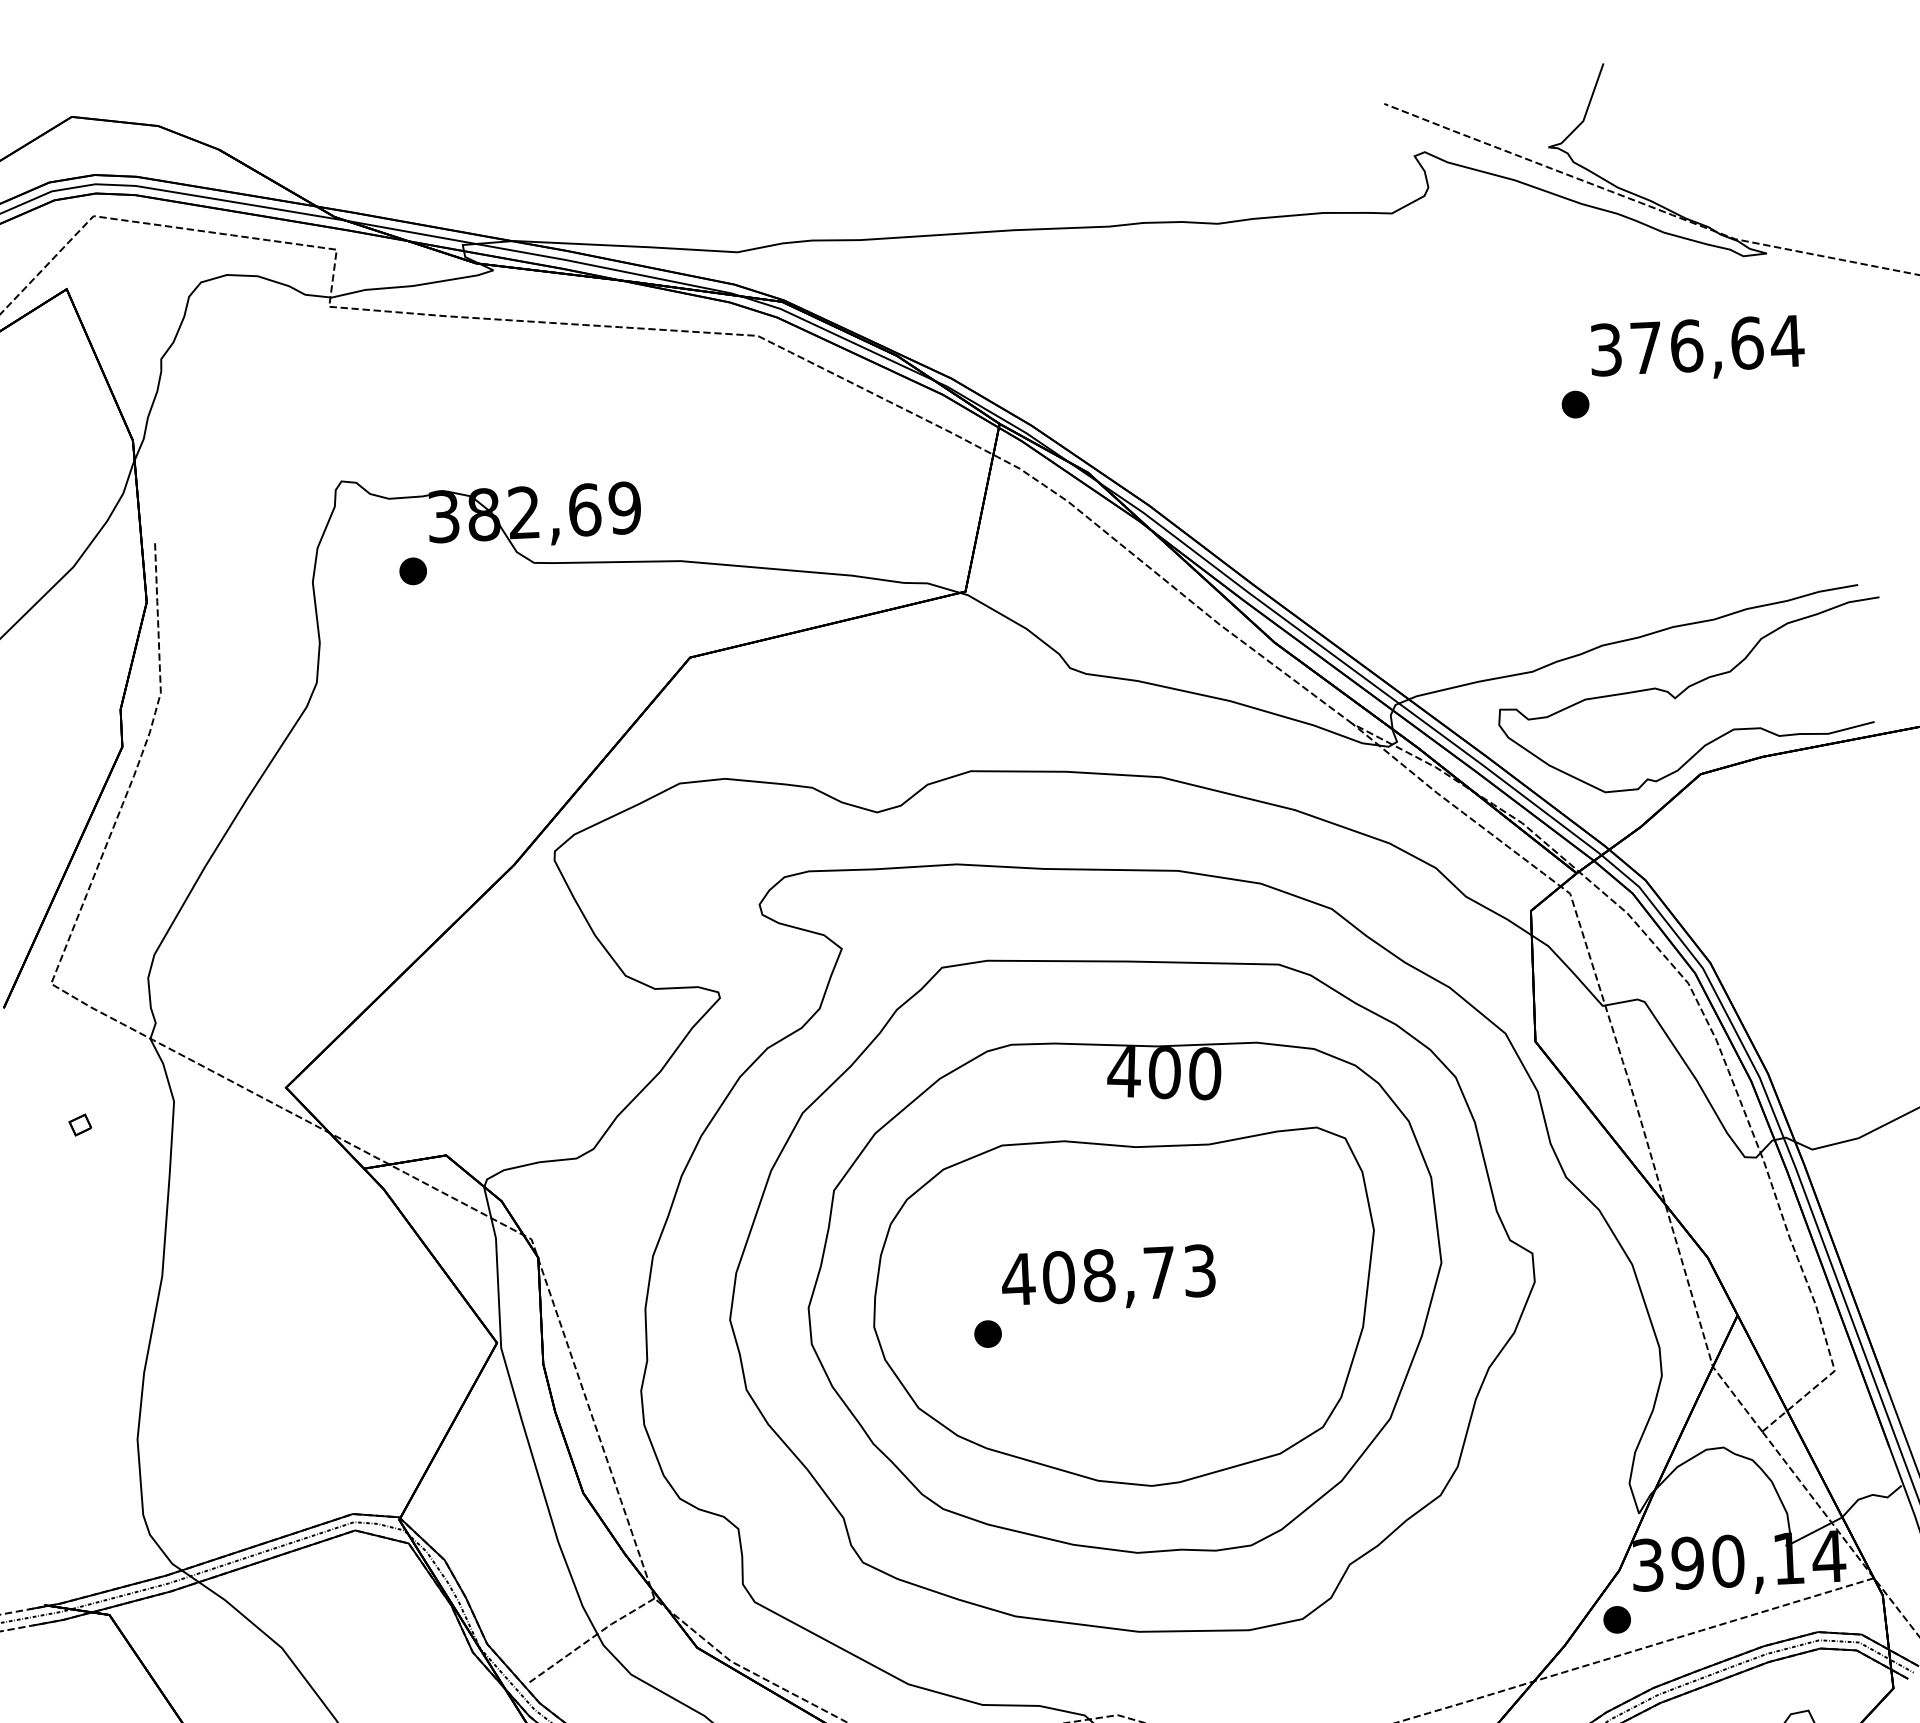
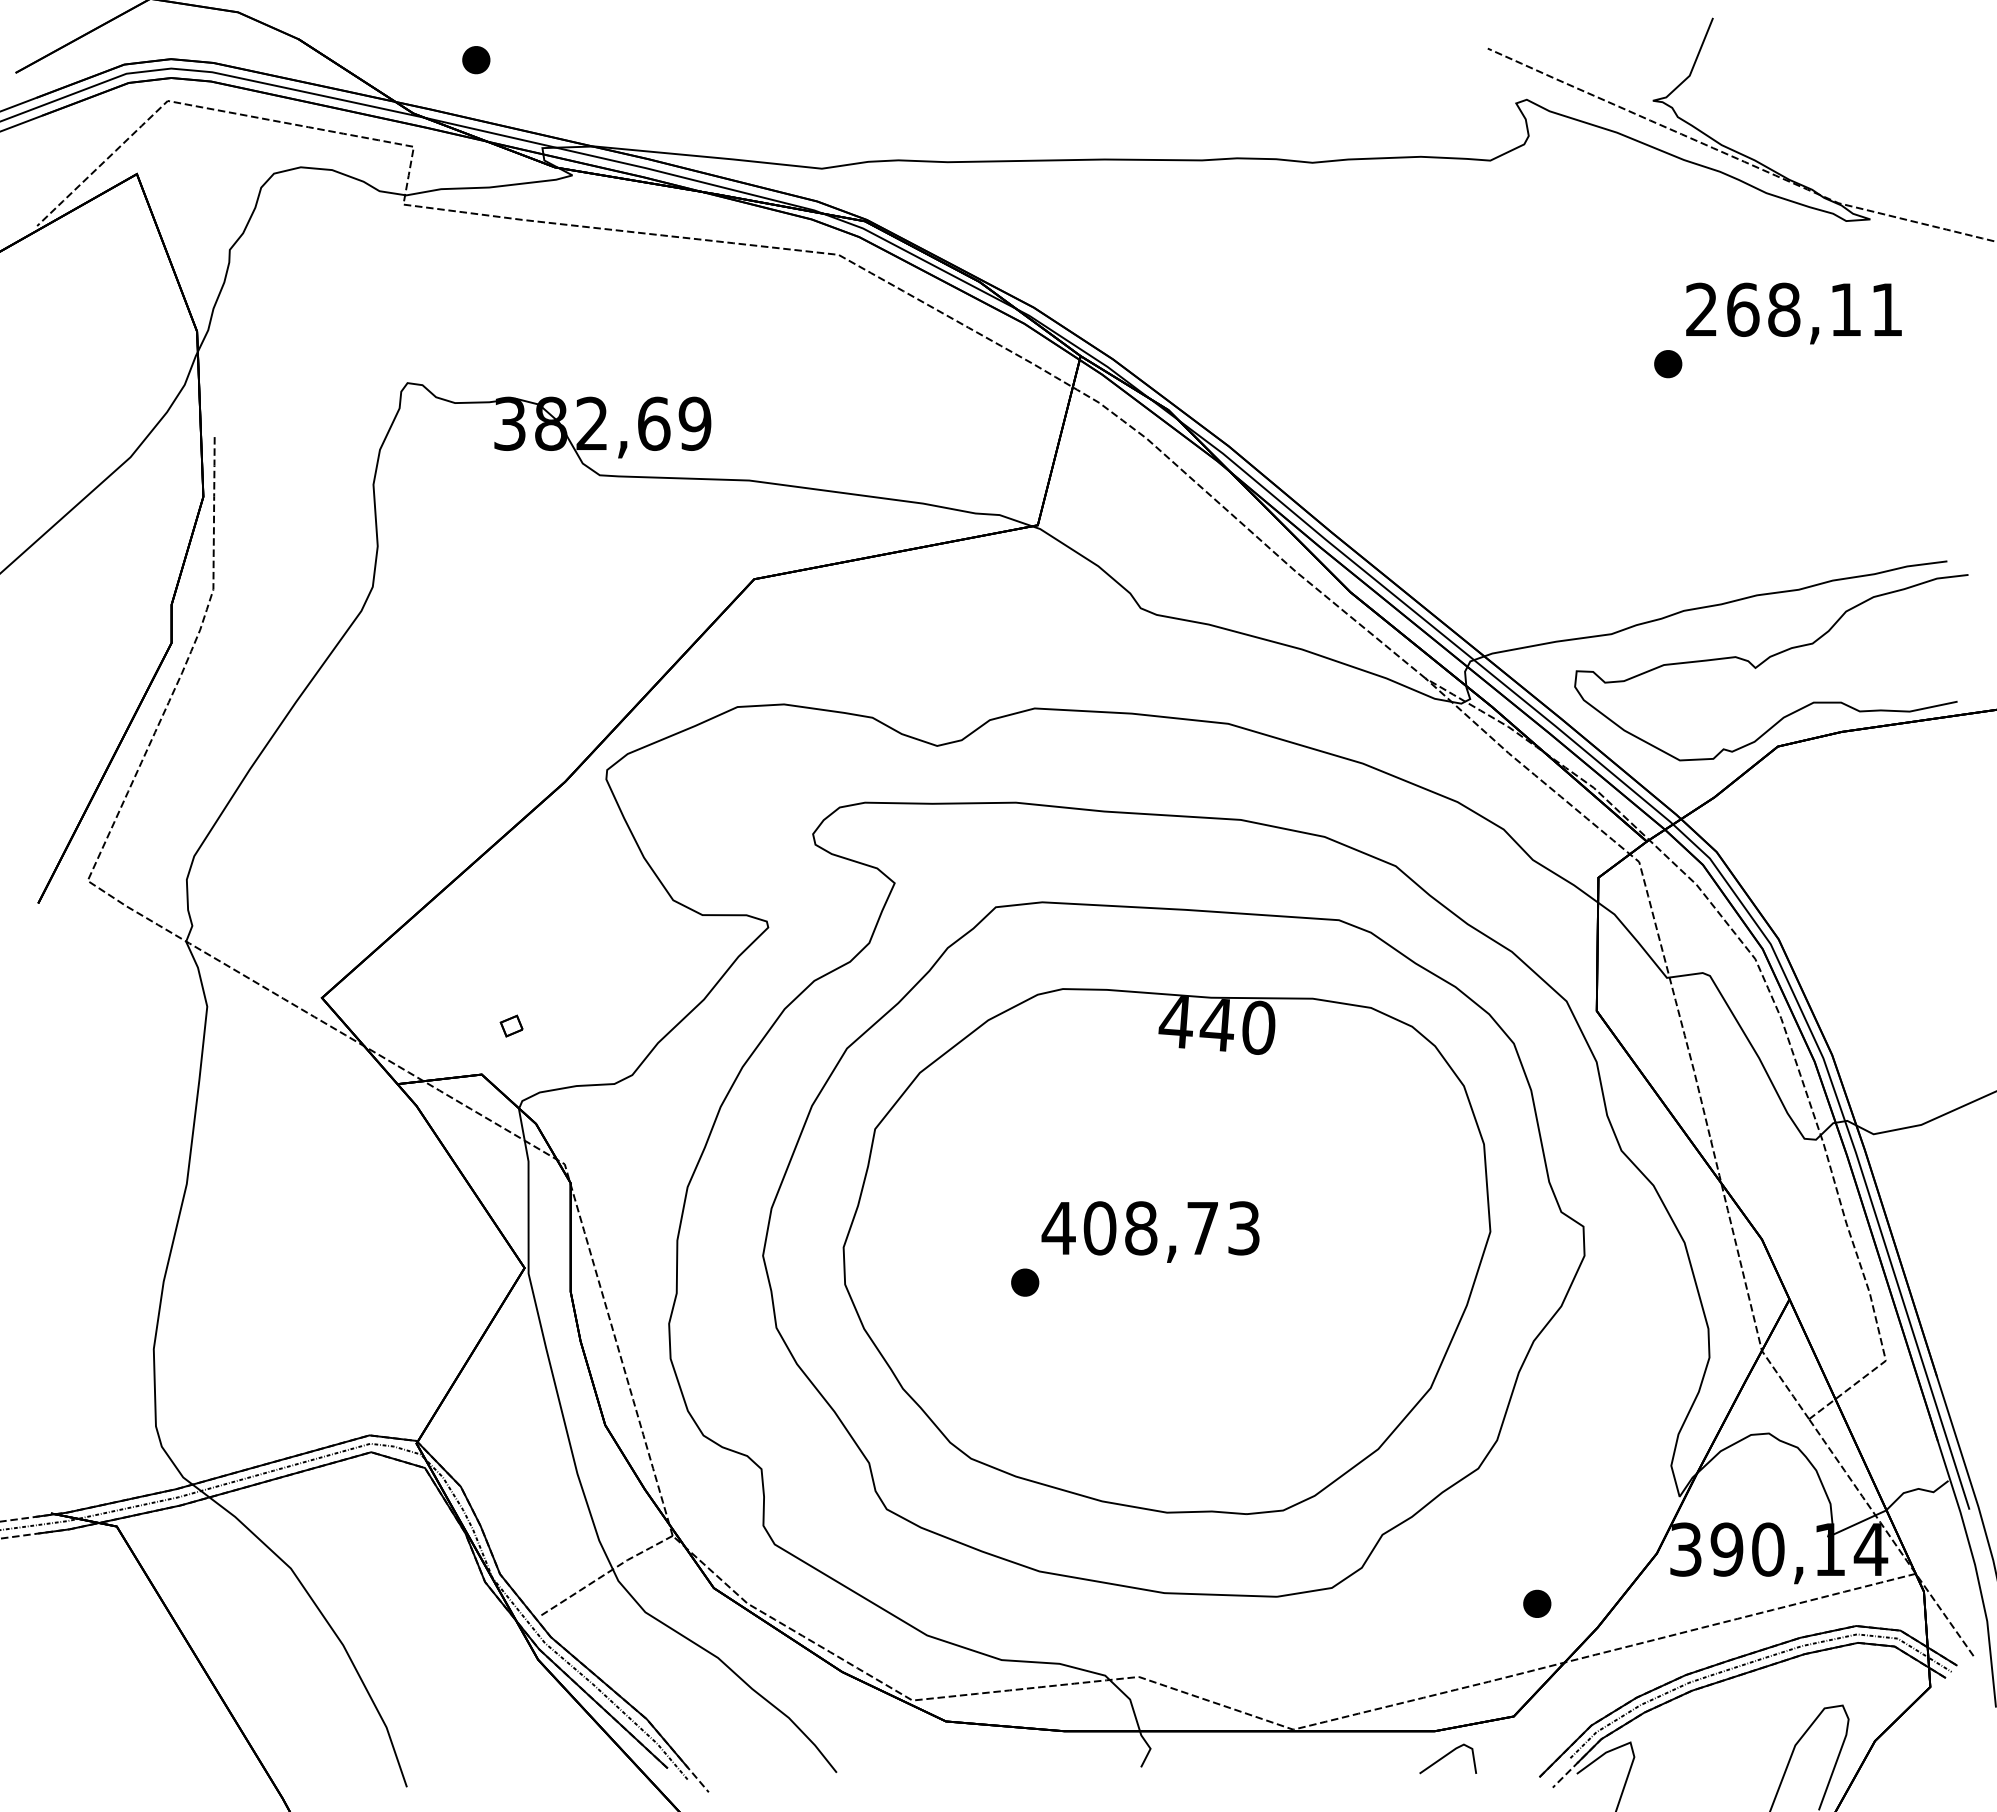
text: (1697, 345) -> (1795, 309), 376,64 -> 268,11
part: (413, 571) -> (476, 60), moved
text: (1163, 1072) -> (1216, 1024), 400 -> 440
part: (80, 1124) -> (511, 1025), moved
part: (1125, 1311) -> (1166, 1266), removed
part: (1617, 1619) -> (1537, 1603), moved

